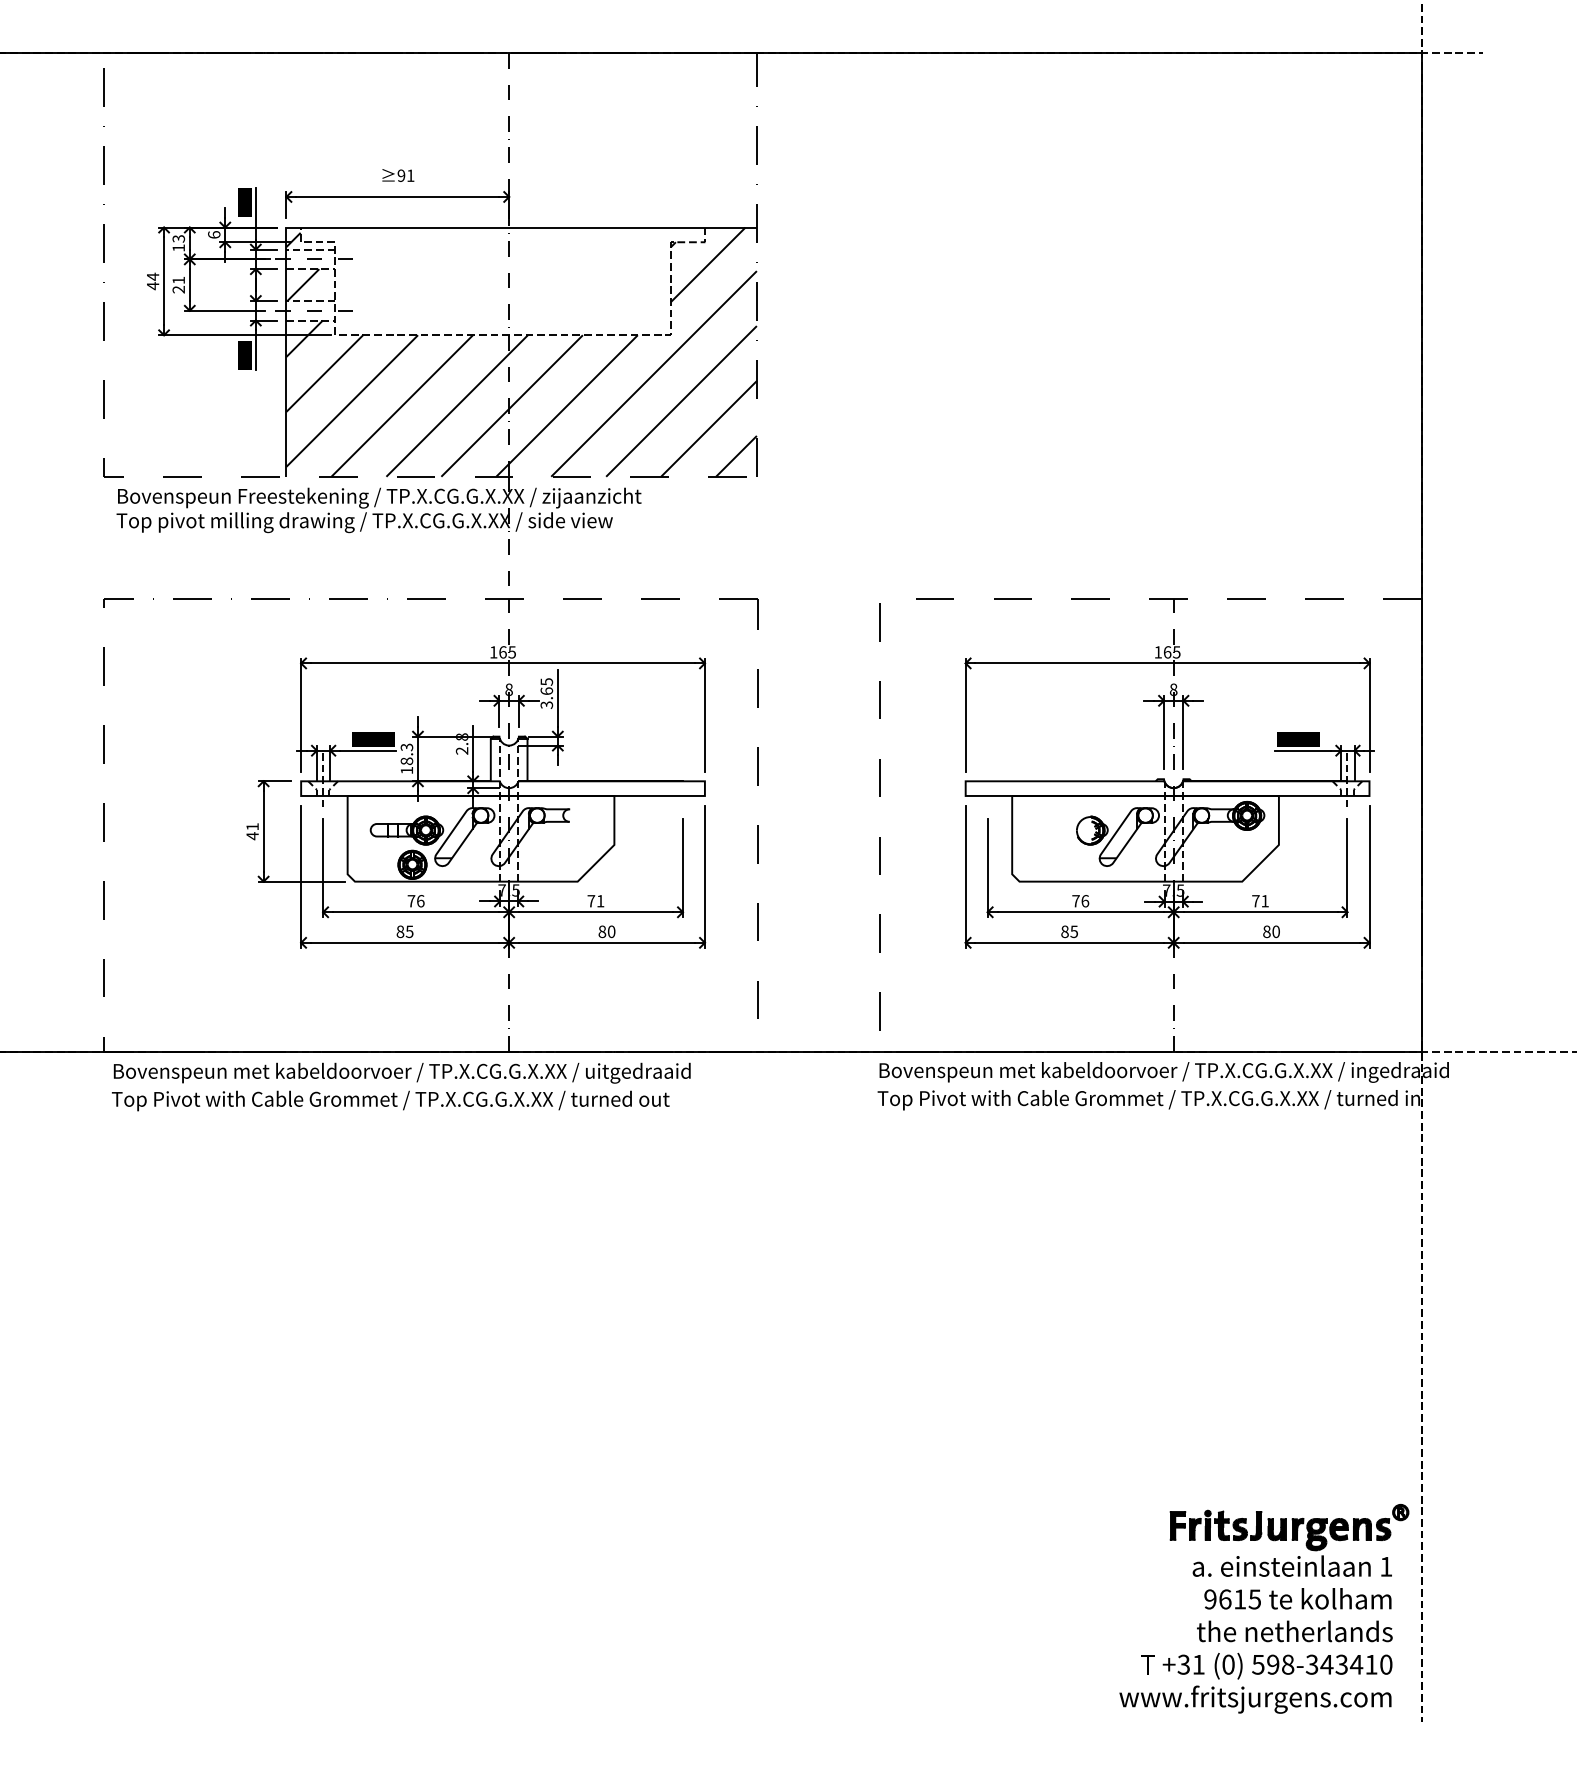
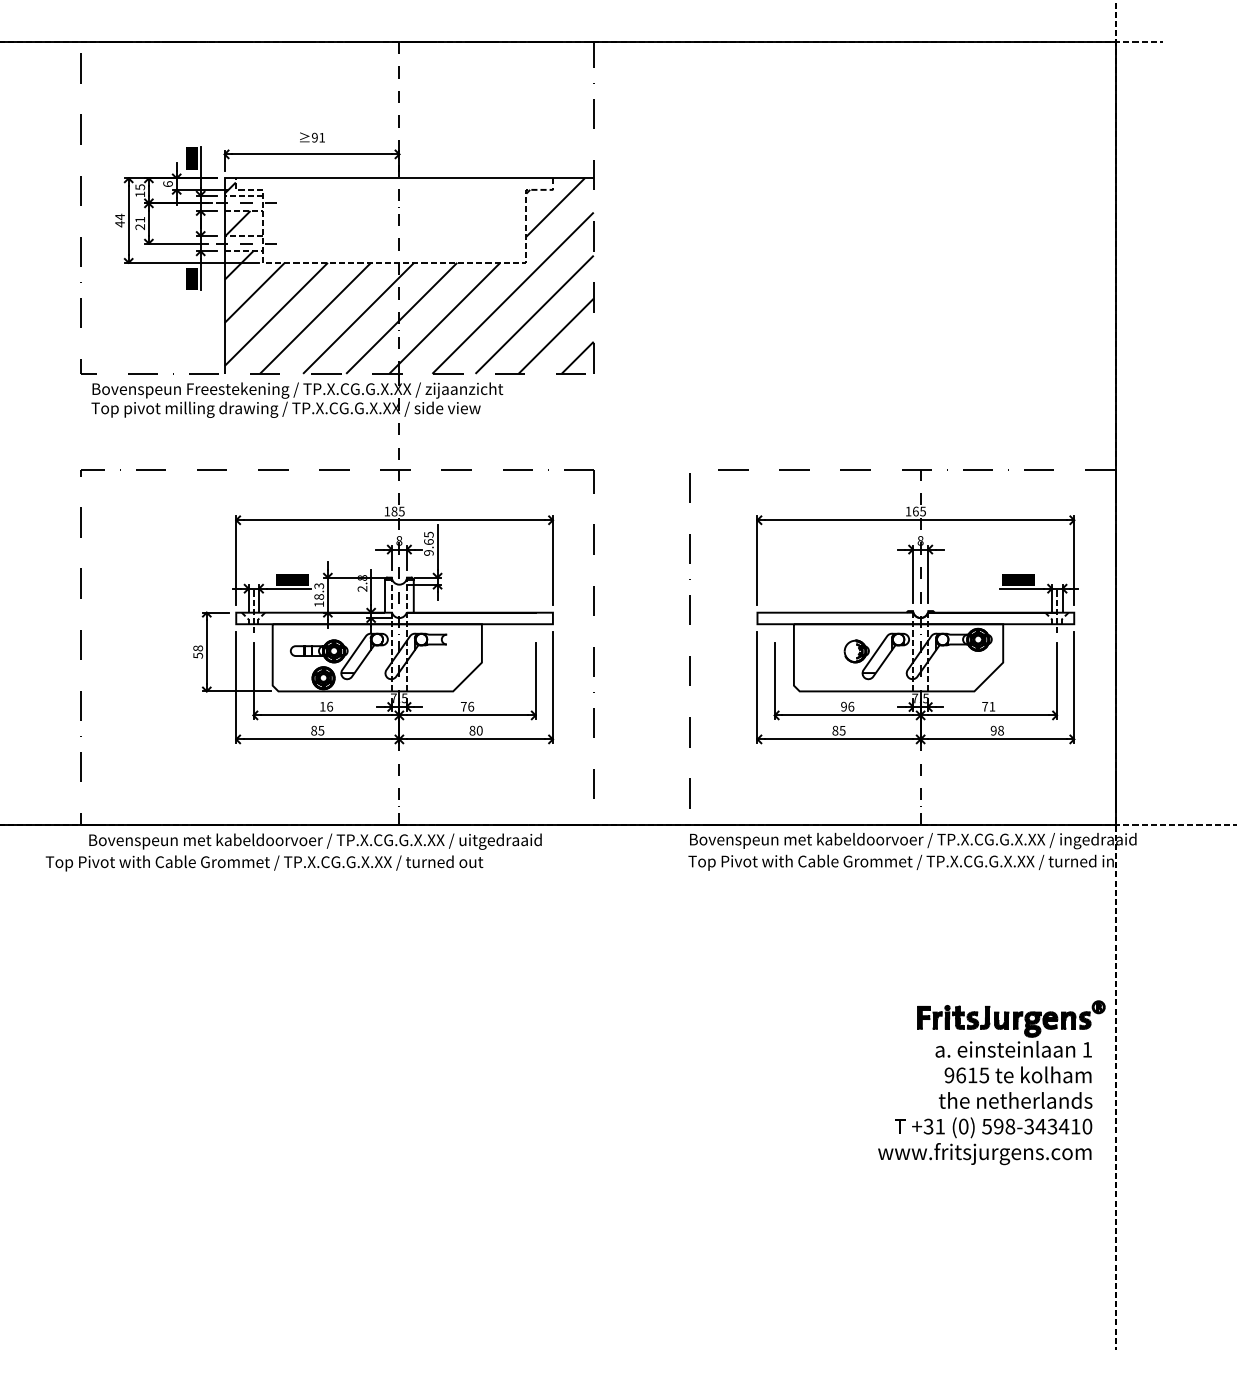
text: (177, 237) -> (139, 186), 13 -> 15
text: (502, 652) -> (394, 511), 165 -> 185
text: (546, 704) -> (428, 552), 3.65 -> 9.65
text: (253, 830) -> (198, 651), 41 -> 58
text: (411, 900) -> (322, 706), 76 -> 16
text: (601, 900) -> (471, 706), 71 -> 76
text: (1075, 900) -> (843, 706), 76 -> 96
text: (1270, 931) -> (996, 730), 80 -> 98
text: (390, 1101) -> (264, 863), moved
part: (1264, 1608) -> (991, 1082), moved

